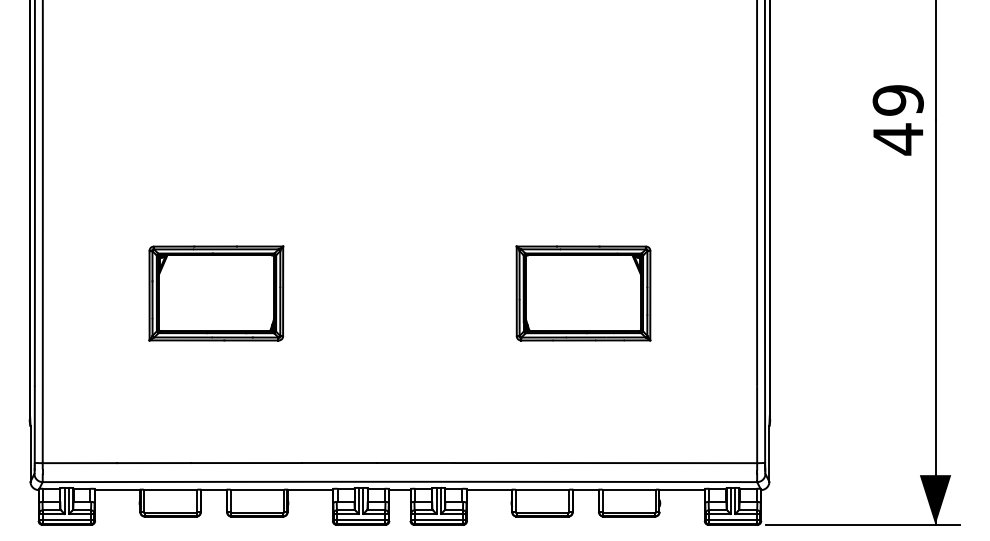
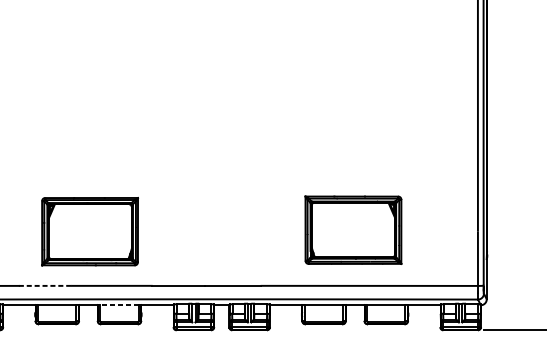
part: (216, 293) -> (90, 231), moved
part: (583, 293) -> (353, 230), moved
line: (154, 463) -> (45, 286), solid -> dashed
line: (257, 489) -> (119, 304), solid -> dashed

